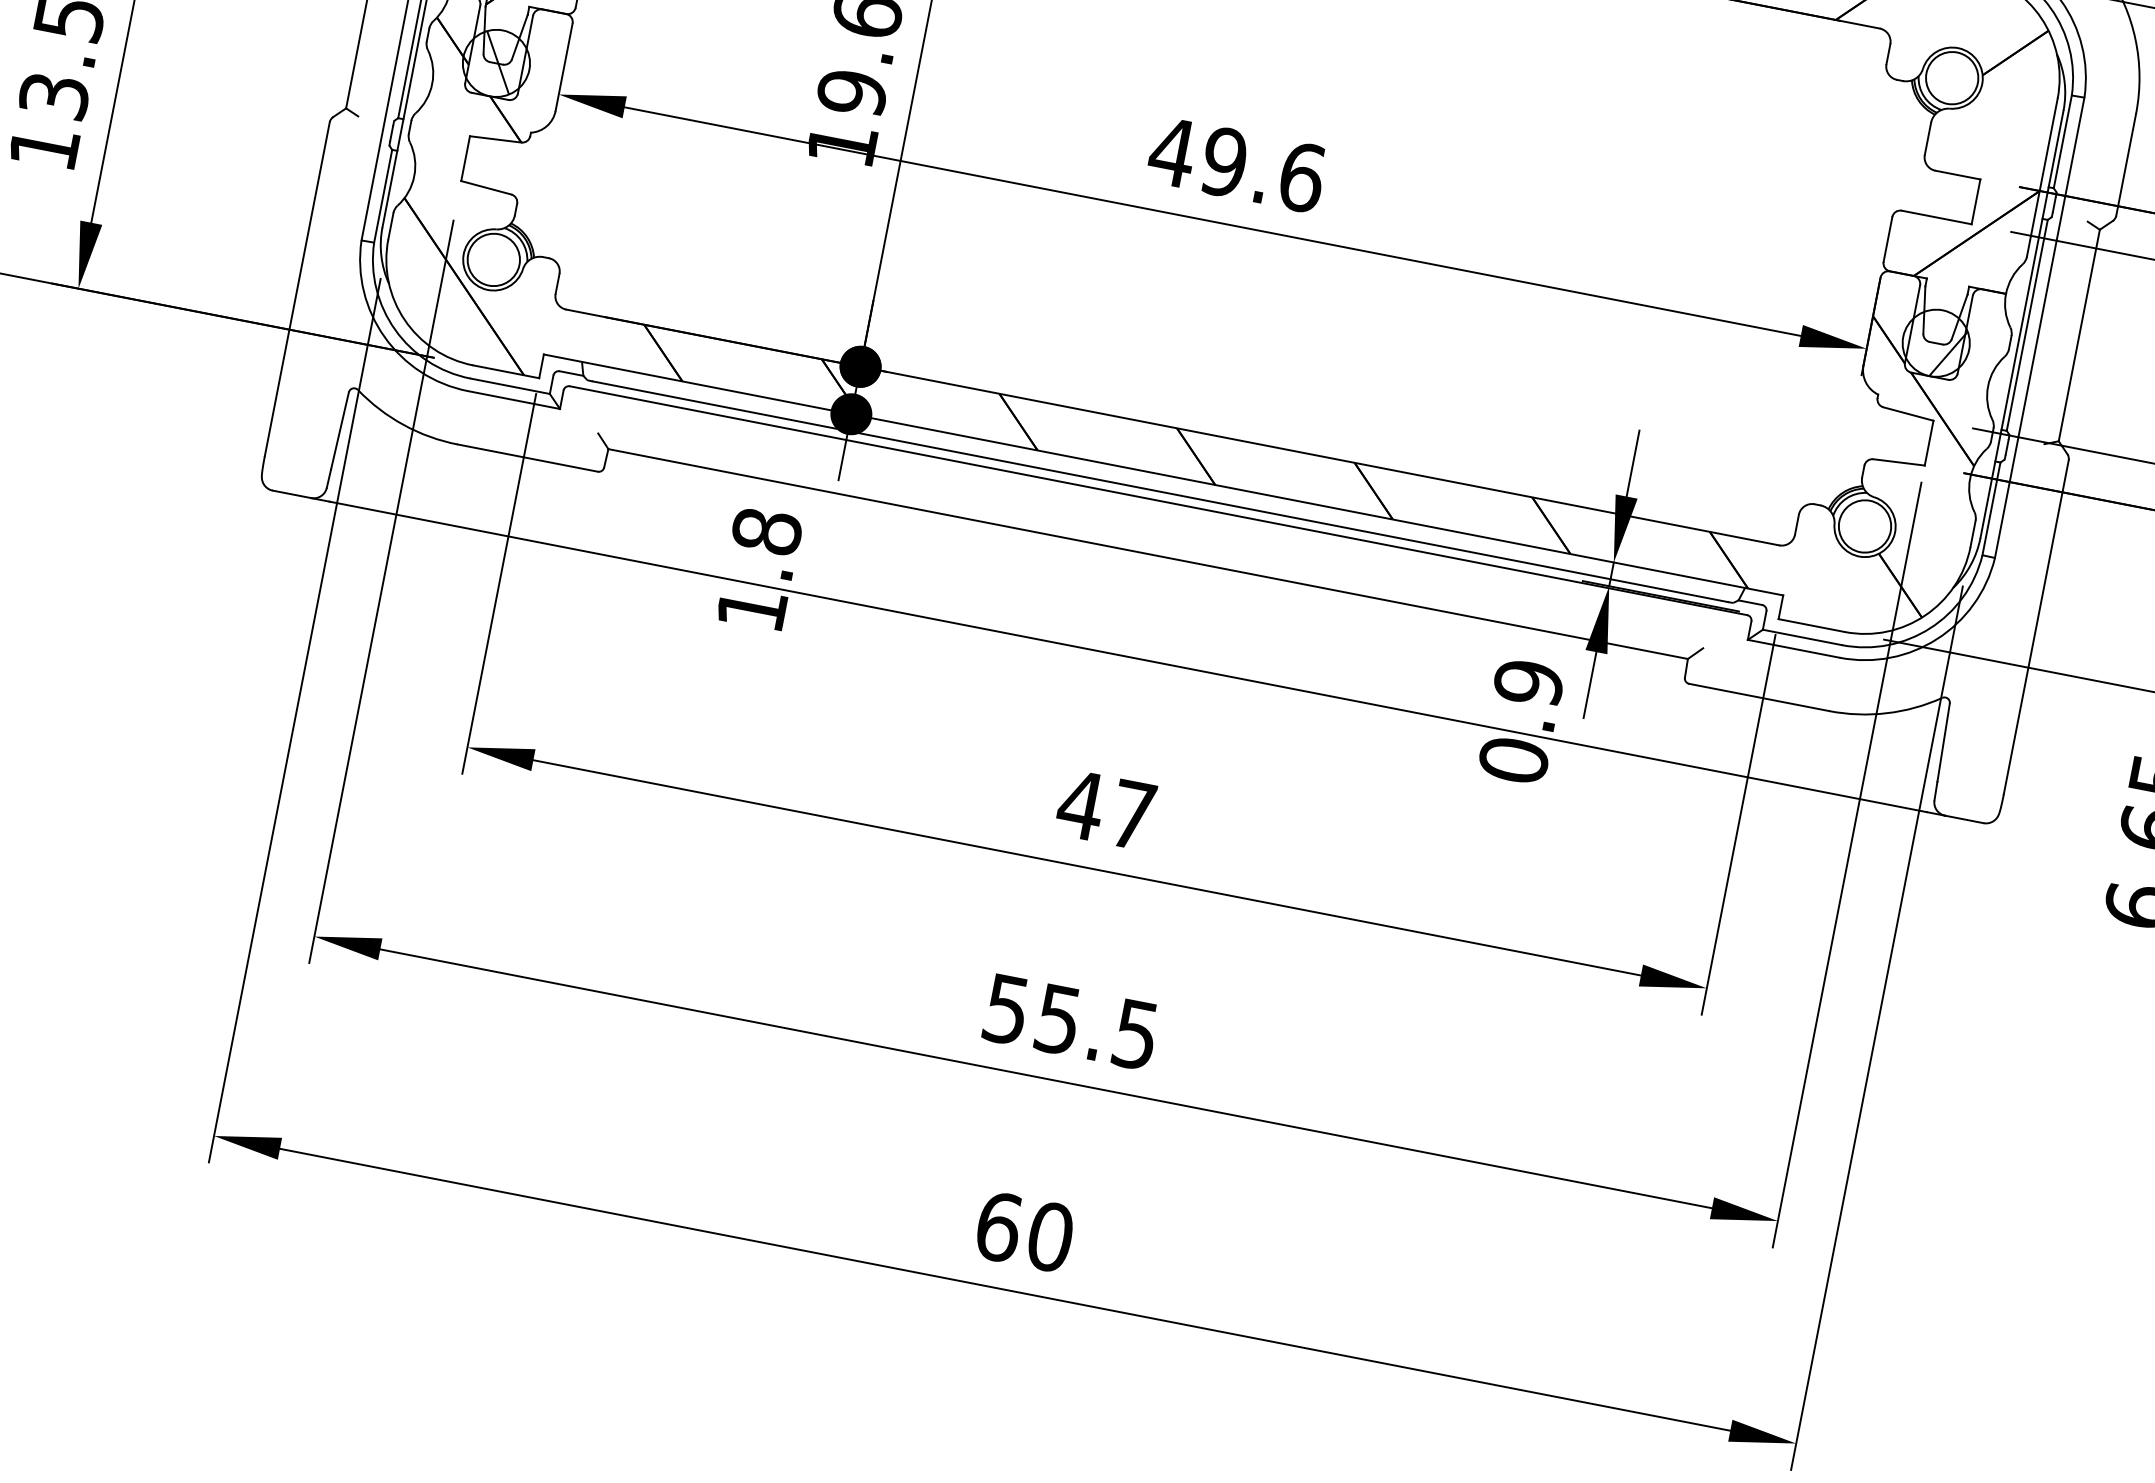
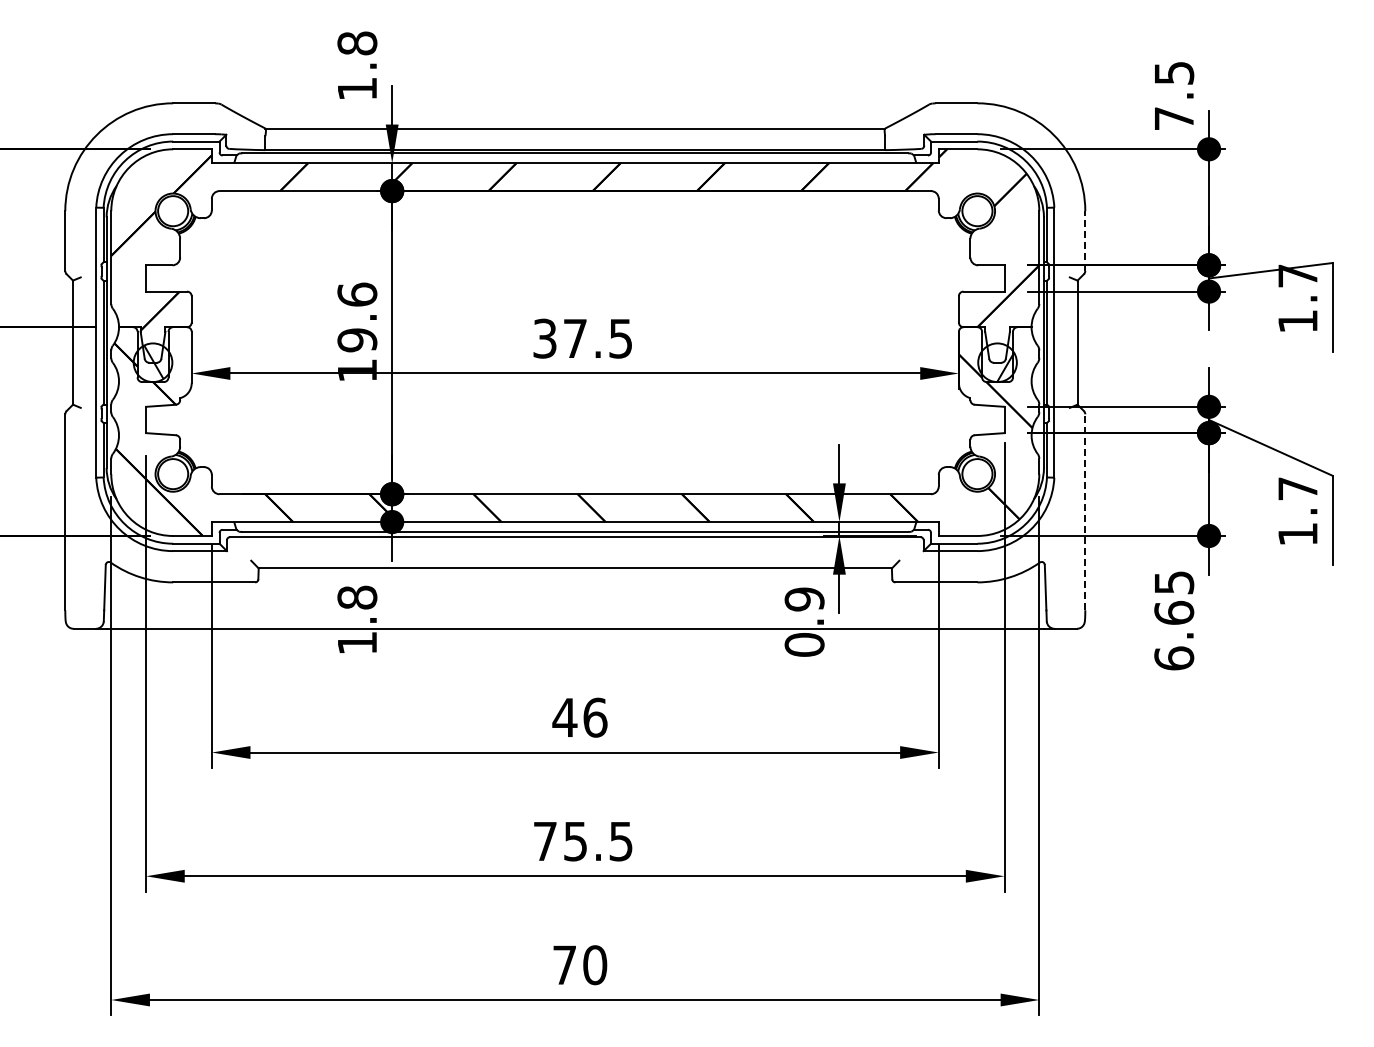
text: (1236, 164) -> (582, 338), 49.6 -> 37.5
line: (2126, 165) -> (1085, 241), solid -> dashed
line: (2036, 627) -> (1085, 512), solid -> dashed
text: (1133, 814) -> (595, 717), 47 -> 46
text: (1006, 1009) -> (545, 841), 55.5 -> 75.5
text: (998, 1227) -> (564, 965), 60 -> 70

